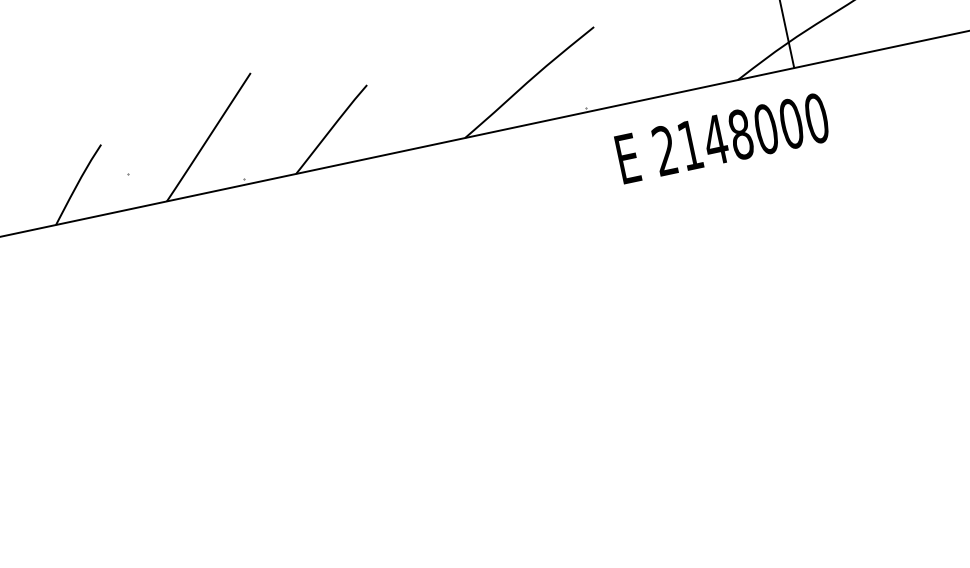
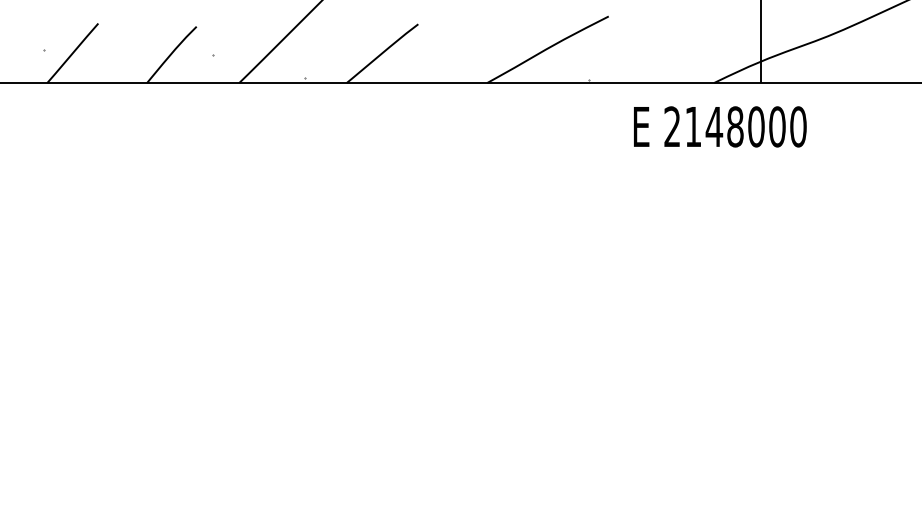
text: (722, 137) -> (720, 126), moved

